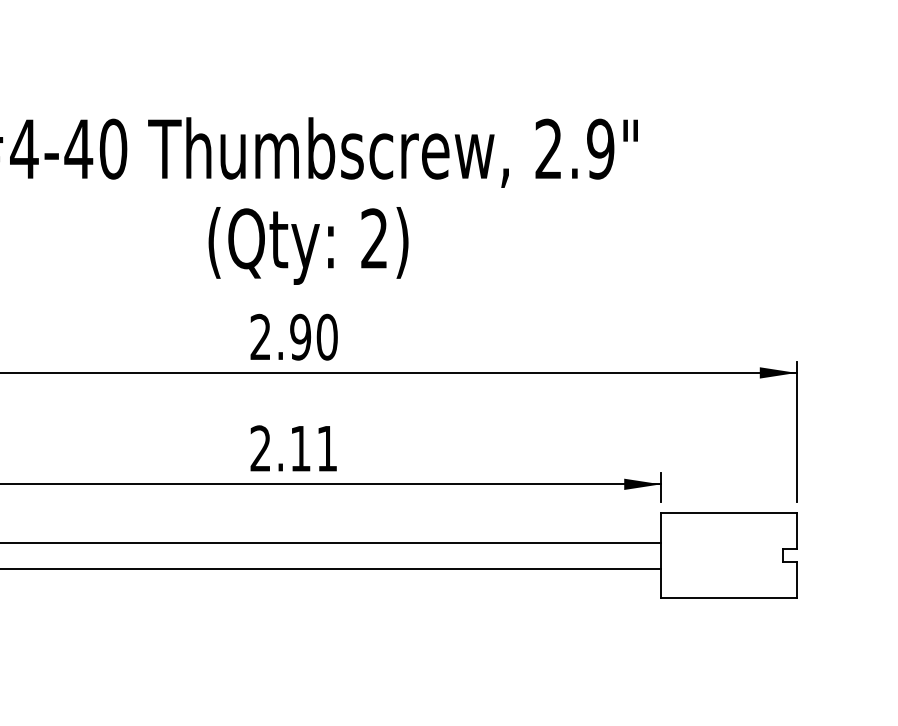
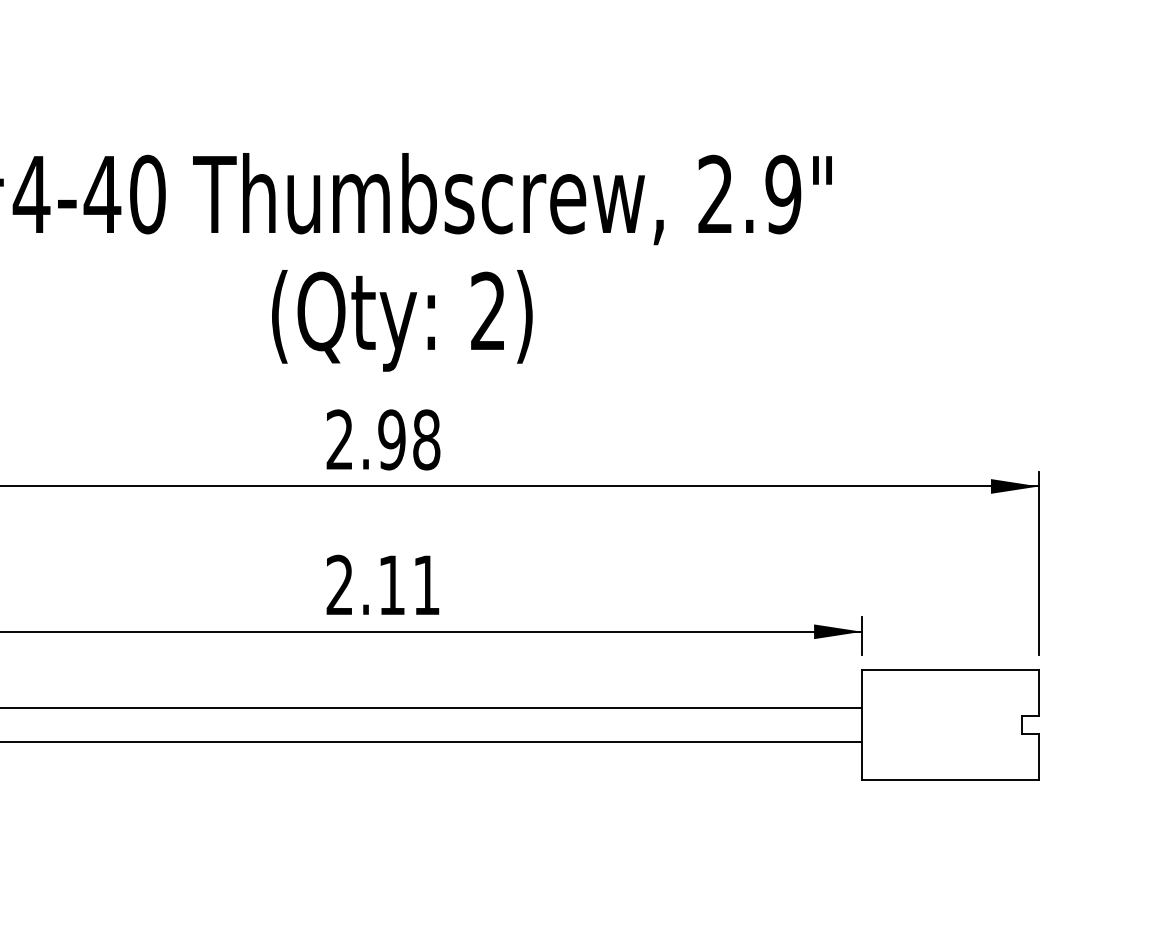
text: (326, 337) -> (425, 440), 2.90 -> 2.98

